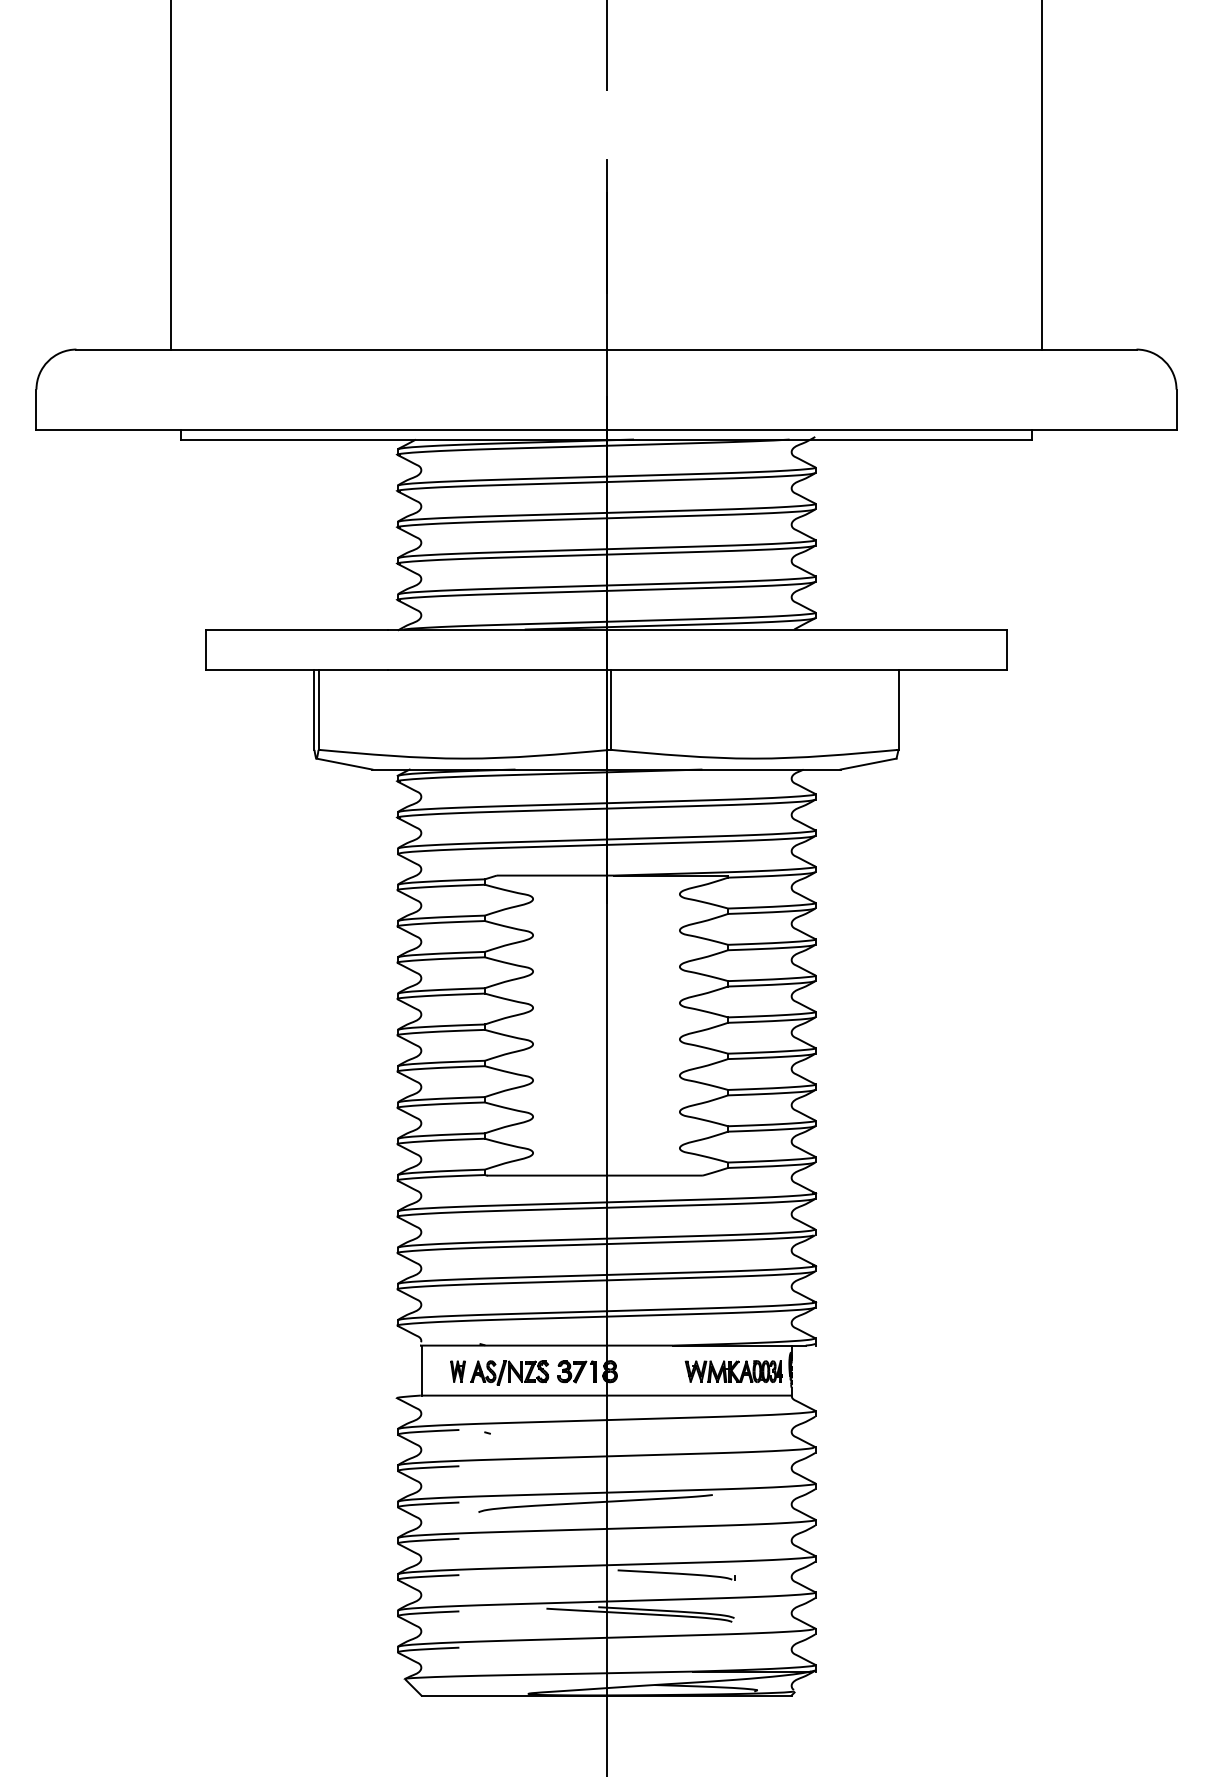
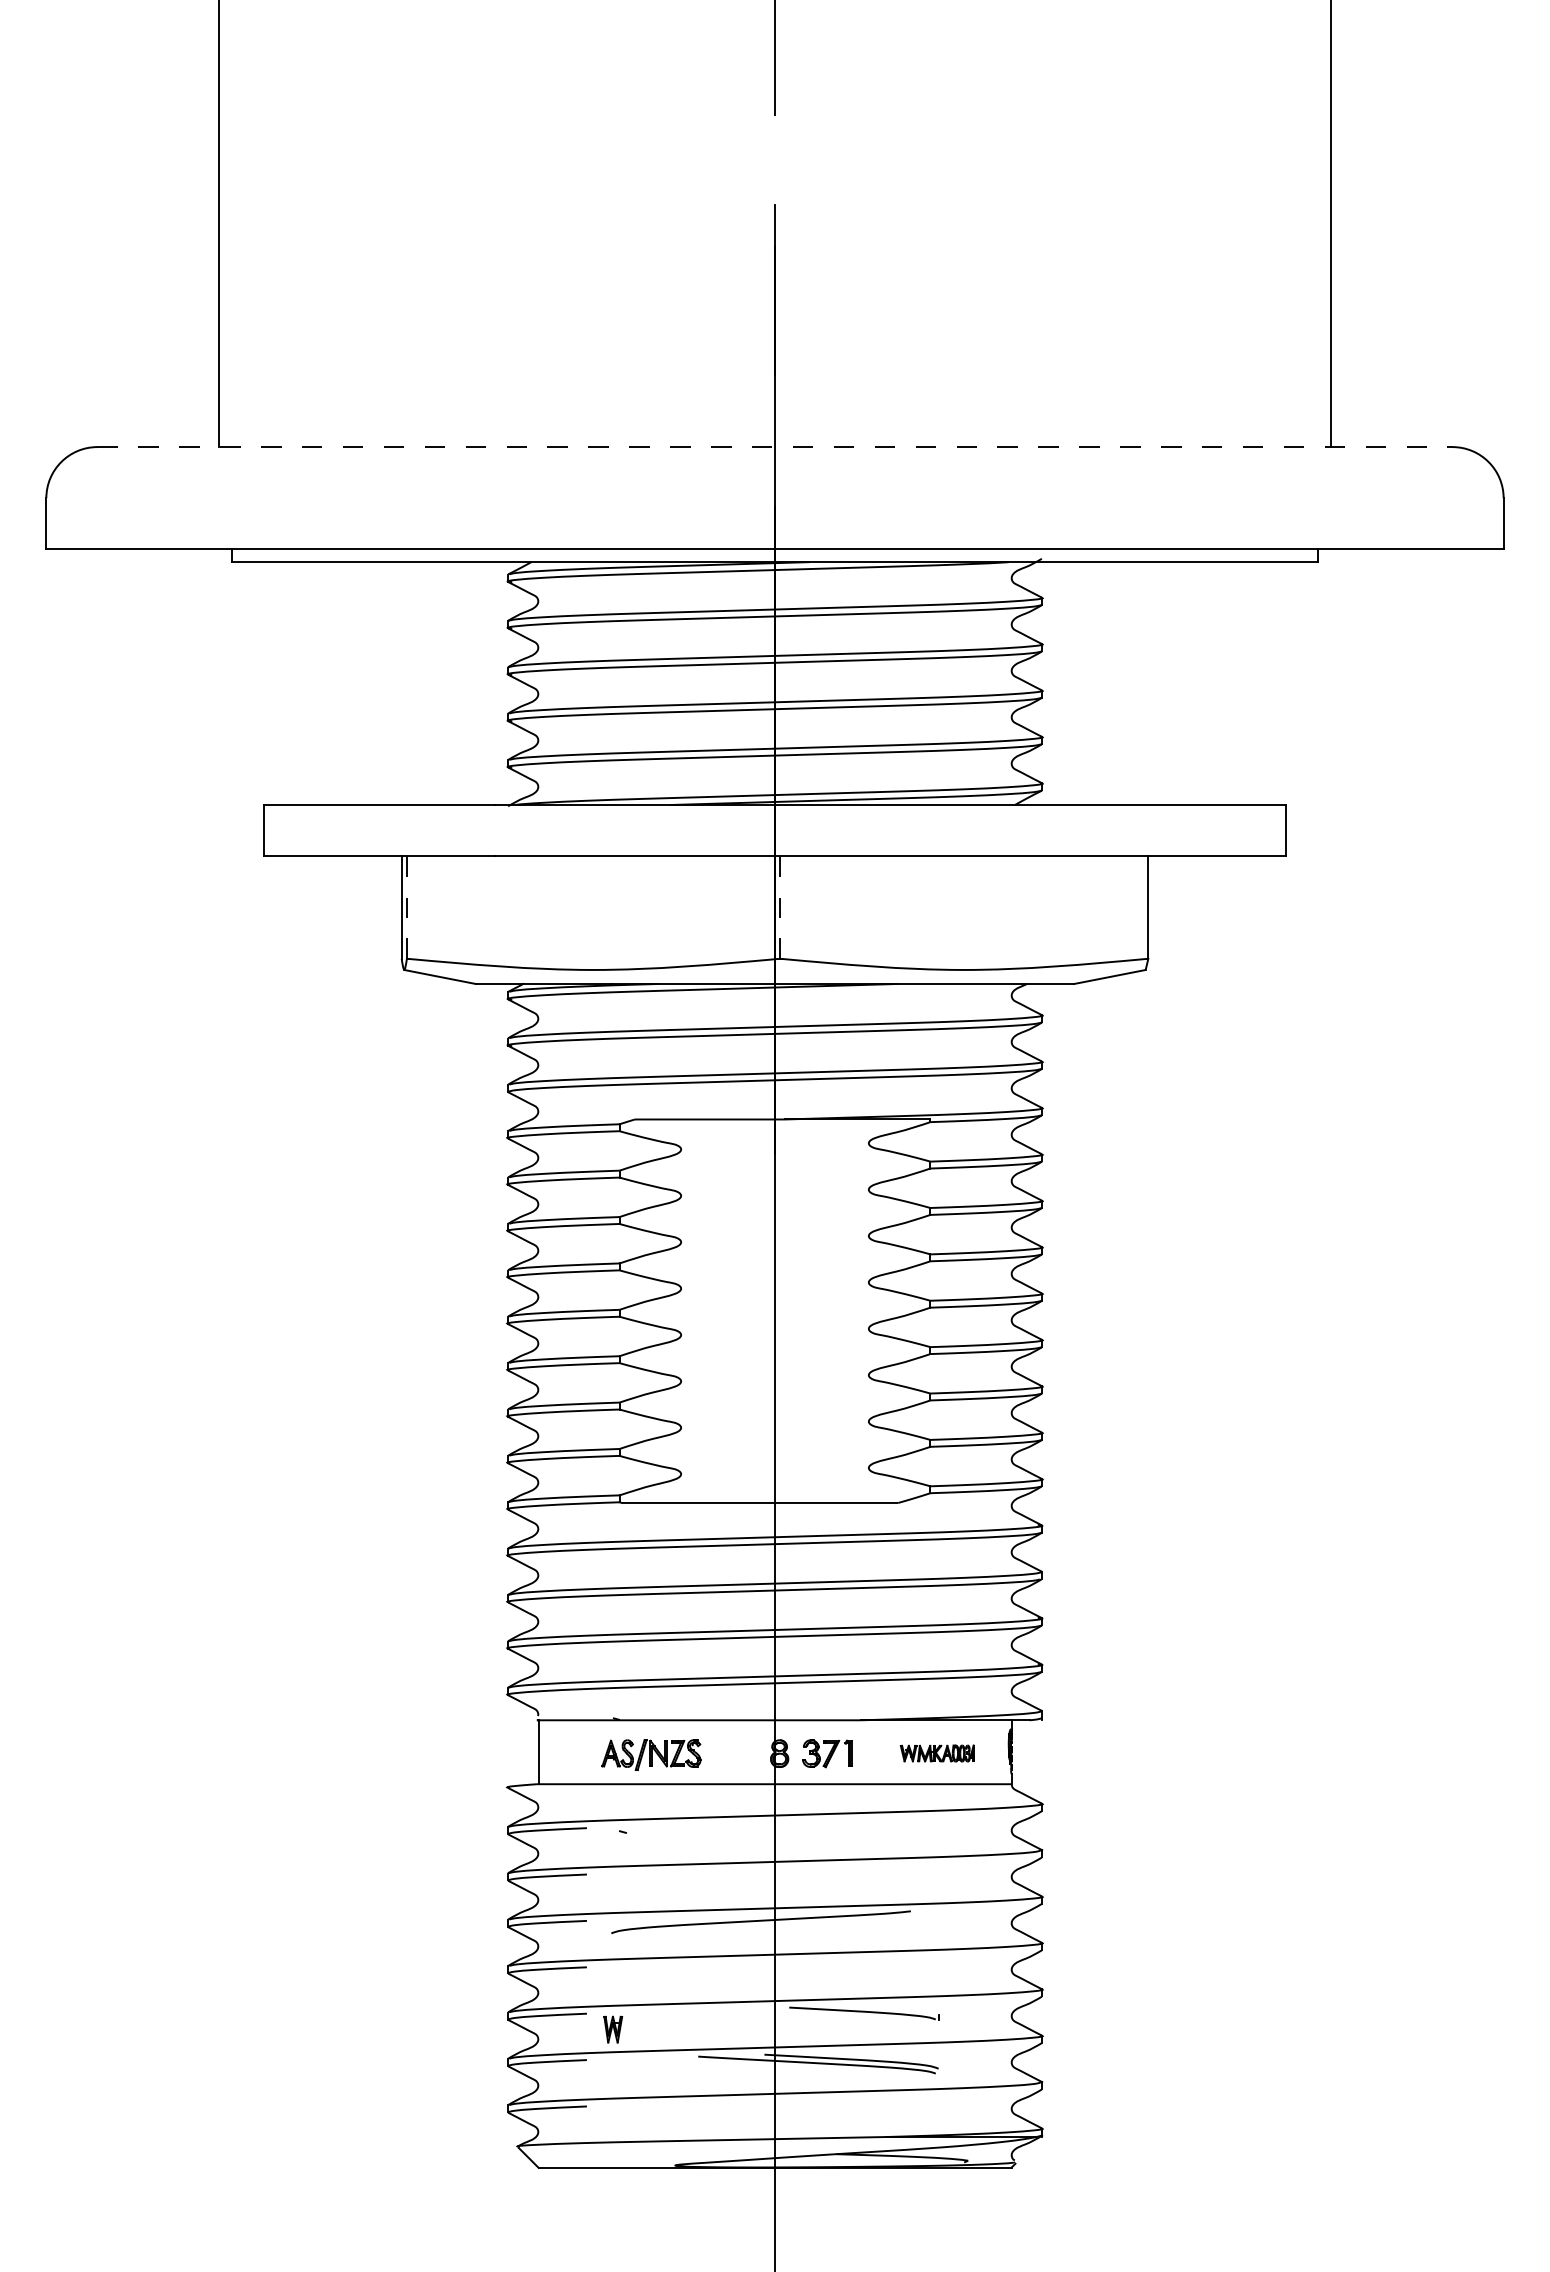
line: (606, 349) -> (774, 447), solid -> dashed
line: (318, 709) -> (406, 907), solid -> dashed
line: (610, 709) -> (780, 907), solid -> dashed
part: (458, 1371) -> (613, 2029), moved
part: (577, 1371) -> (827, 1753), moved
part: (733, 1371) -> (937, 1753), size x0.6

